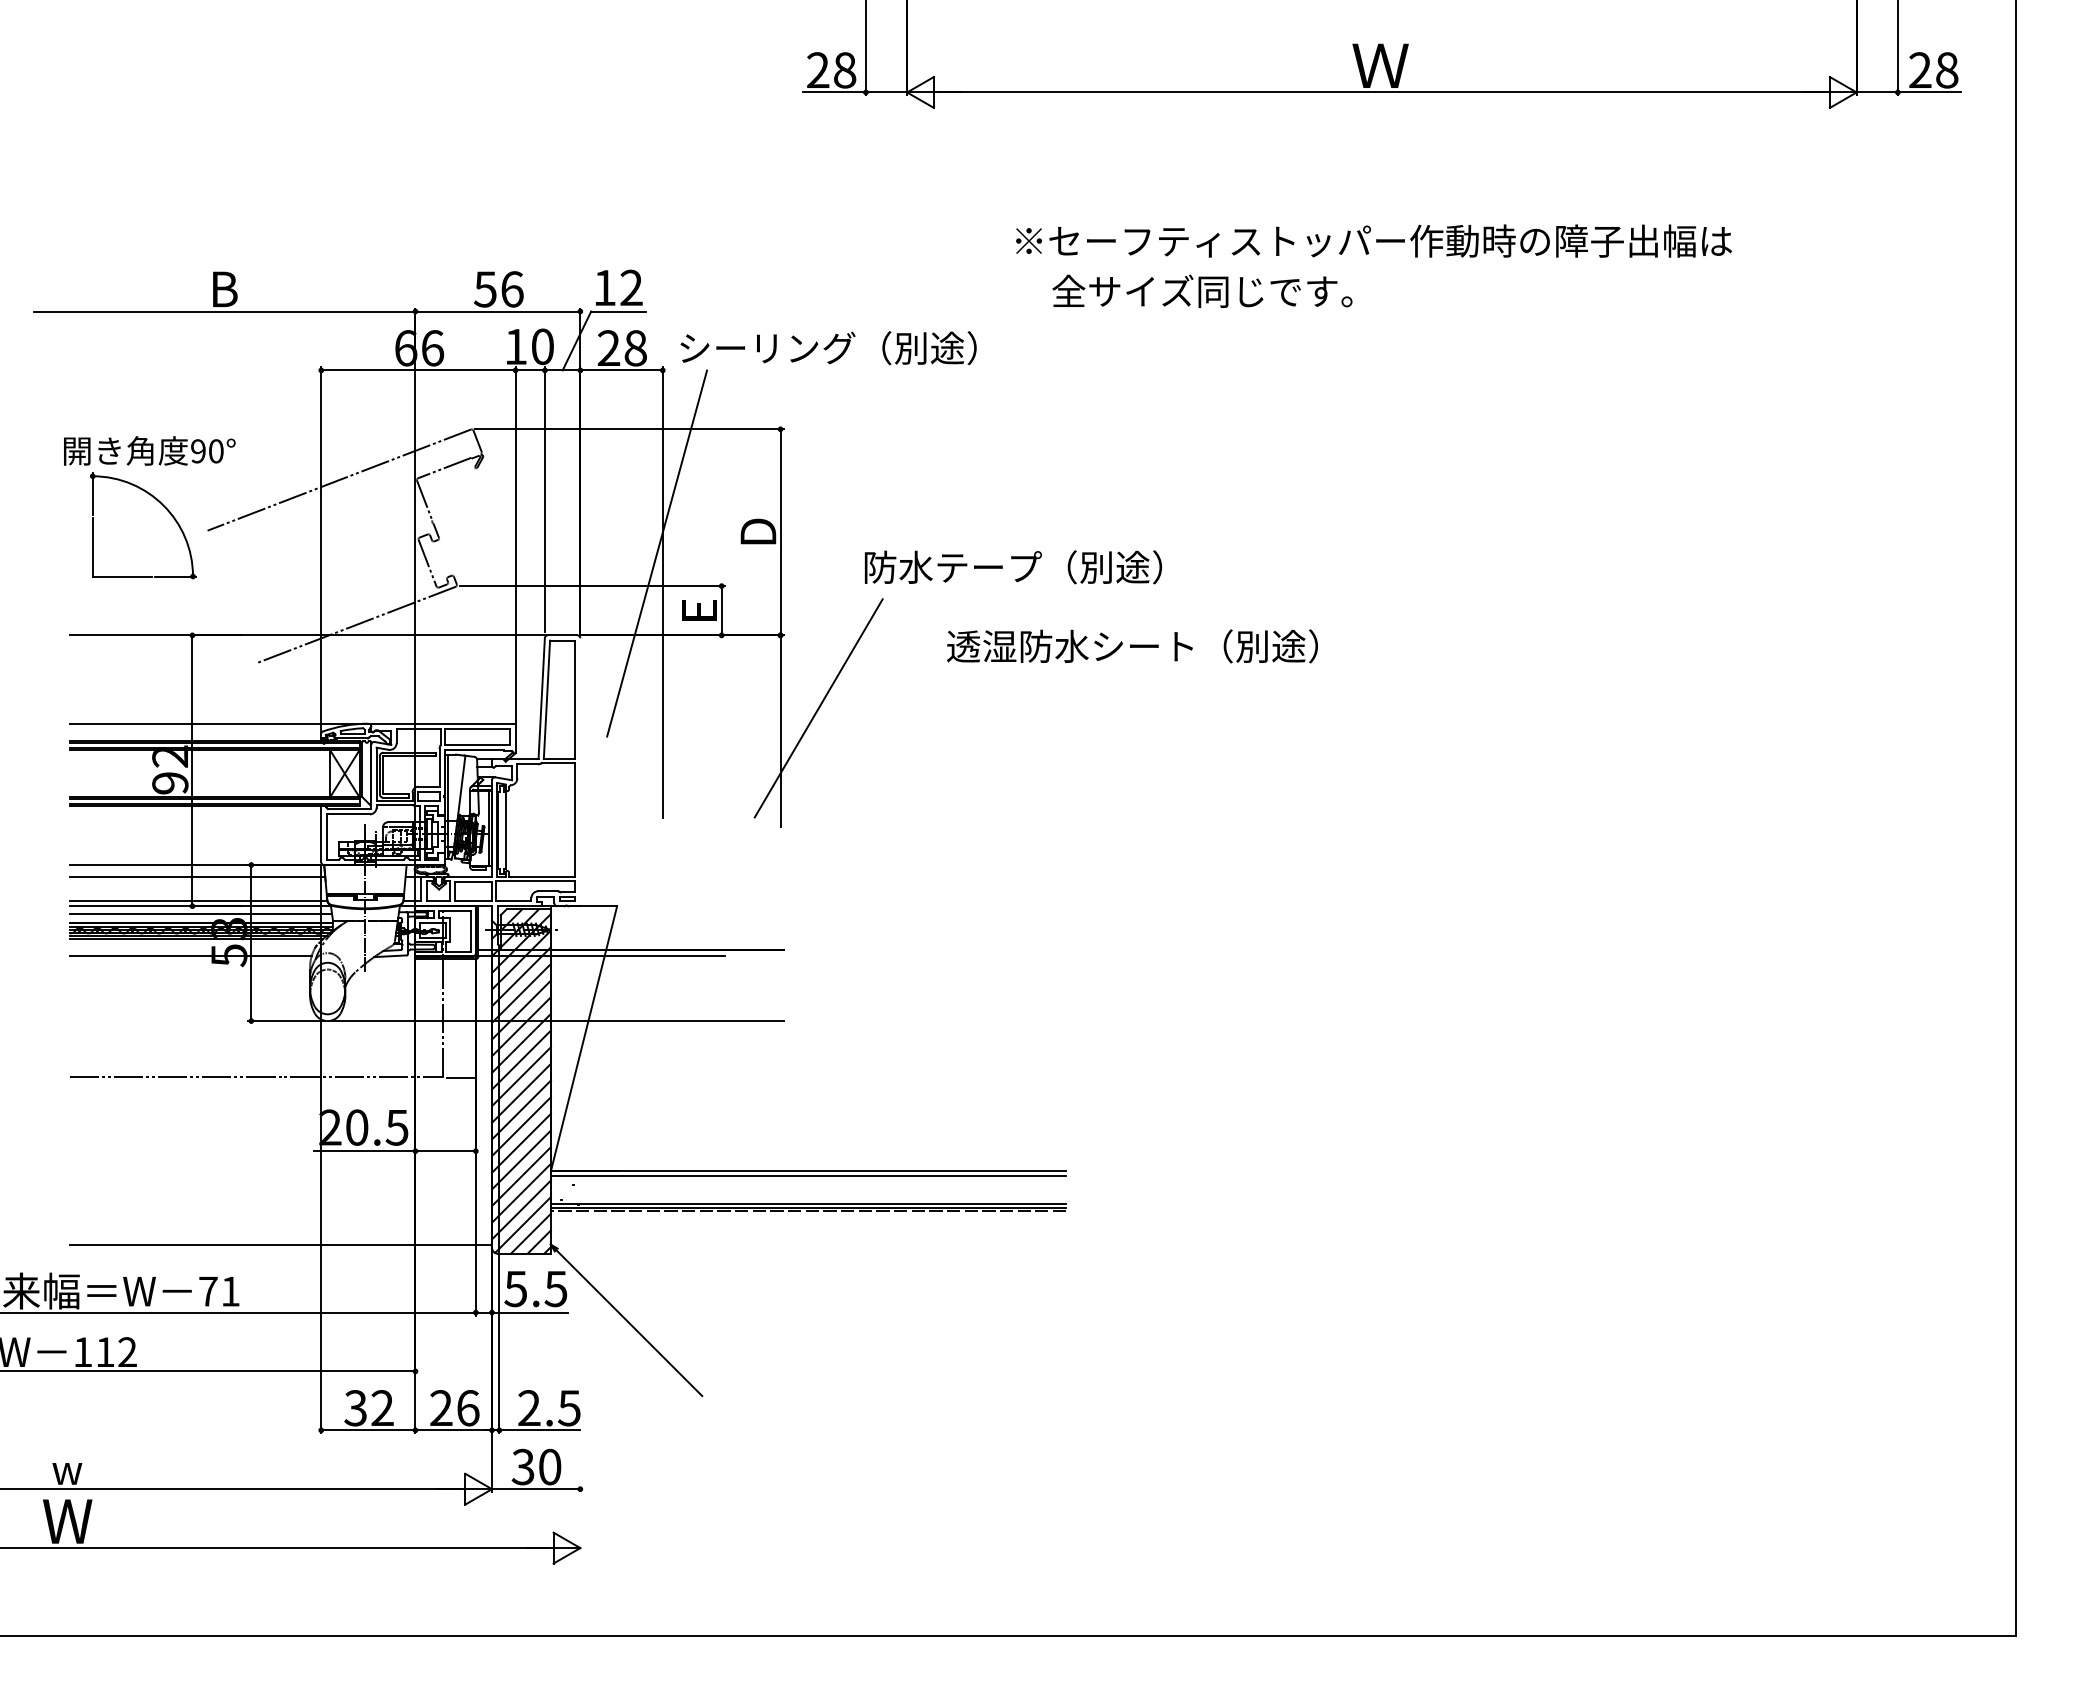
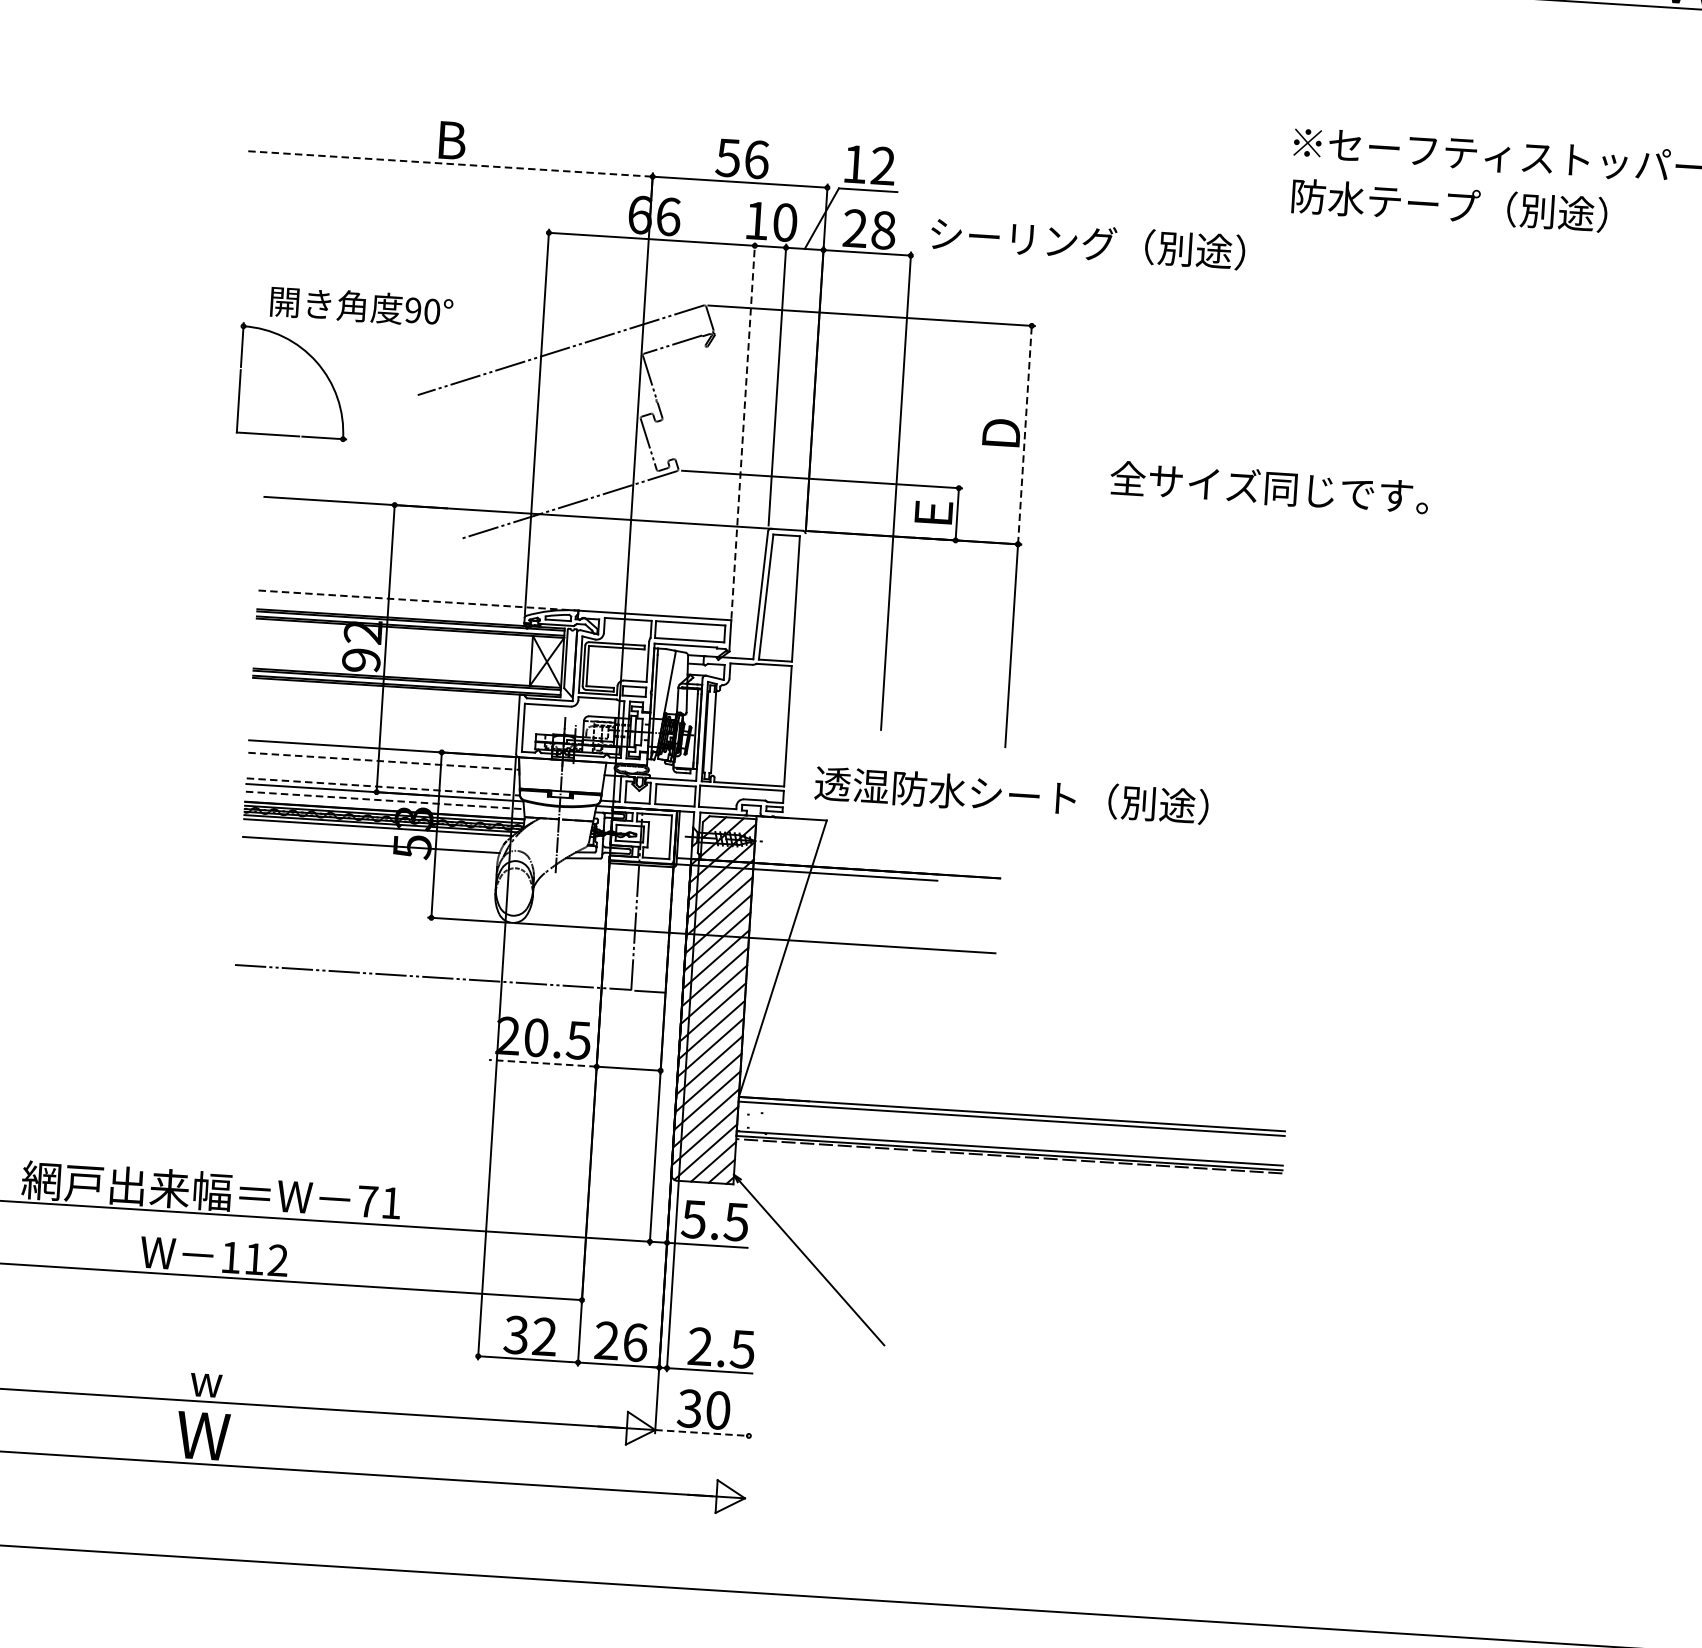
text: (1184, 291) -> (1469, 206), 全サイズ同じです。 -> 防水テープ（別途）
line: (224, 311) -> (450, 163), solid -> dashed
part: (158, 502) -> (311, 358), moved
line: (780, 531) -> (1024, 434), solid -> dashed
line: (515, 544) -> (743, 430), solid -> dashed
line: (657, 553) -> (893, 449), removed
text: (1013, 567) -> (1269, 487), 防水テープ（別途） -> 全サイズ同じです。
text: (1132, 646) -> (1011, 795), moved
line: (818, 708) -> (1053, 624), removed
line: (221, 723) -> (419, 600), solid -> dashed
line: (197, 876) -> (383, 760), solid -> dashed
line: (198, 900) -> (383, 786), solid -> dashed
line: (201, 913) -> (385, 800), solid -> dashed
line: (364, 1151) -> (542, 1063), solid -> dashed
line: (280, 1244) -> (447, 1156), removed
line: (536, 1489) -> (702, 1433), solid -> dashed

